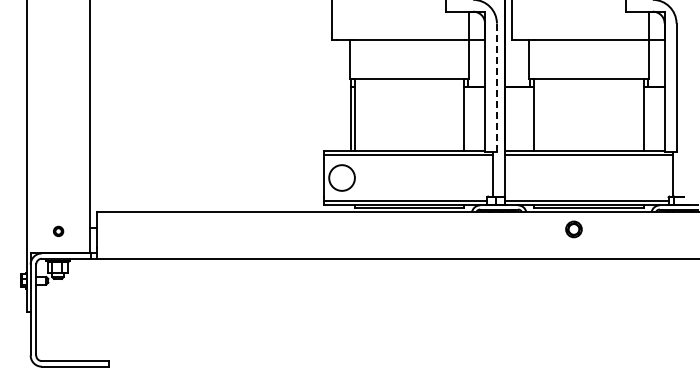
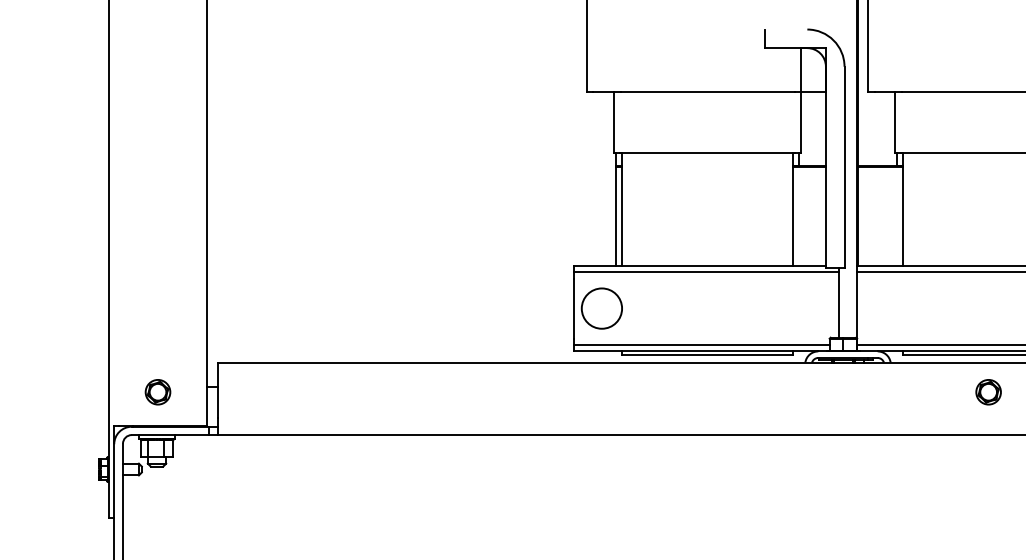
line: (496, 88) -> (843, 168), dashed -> solid
part: (573, 229) -> (987, 392), moved
part: (58, 231) -> (157, 392), size x1.67

